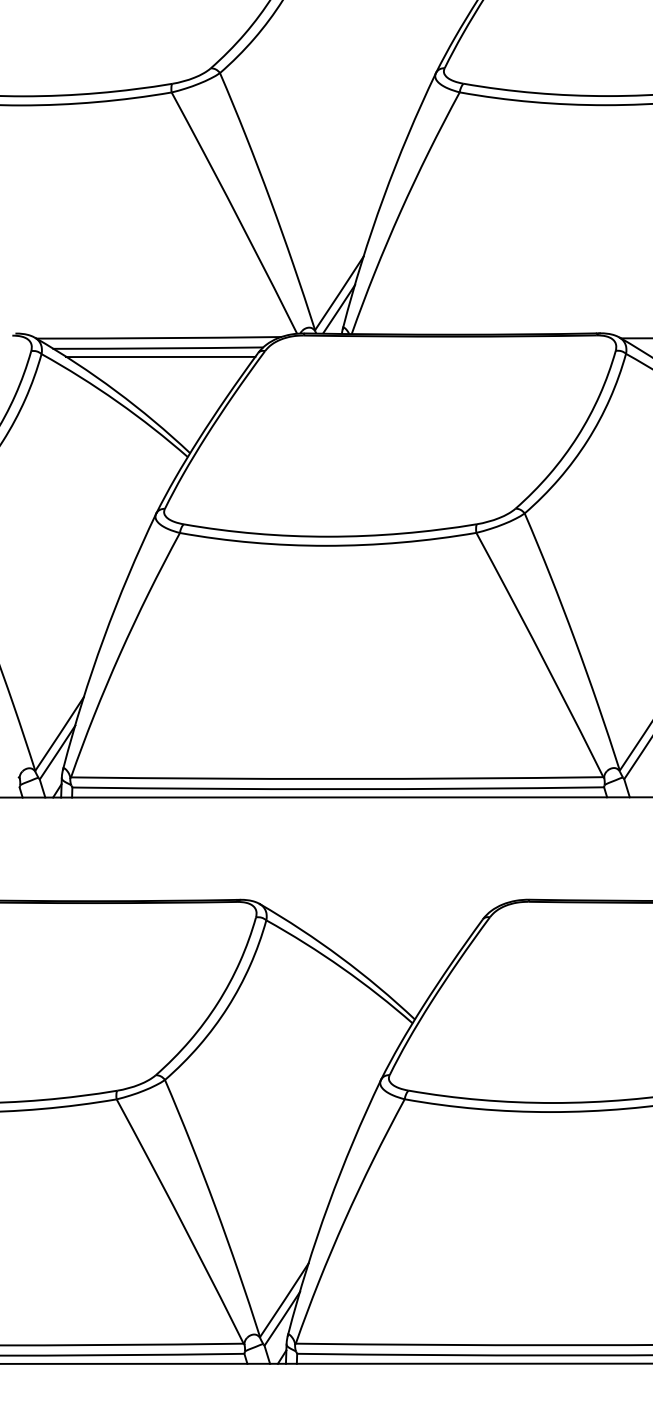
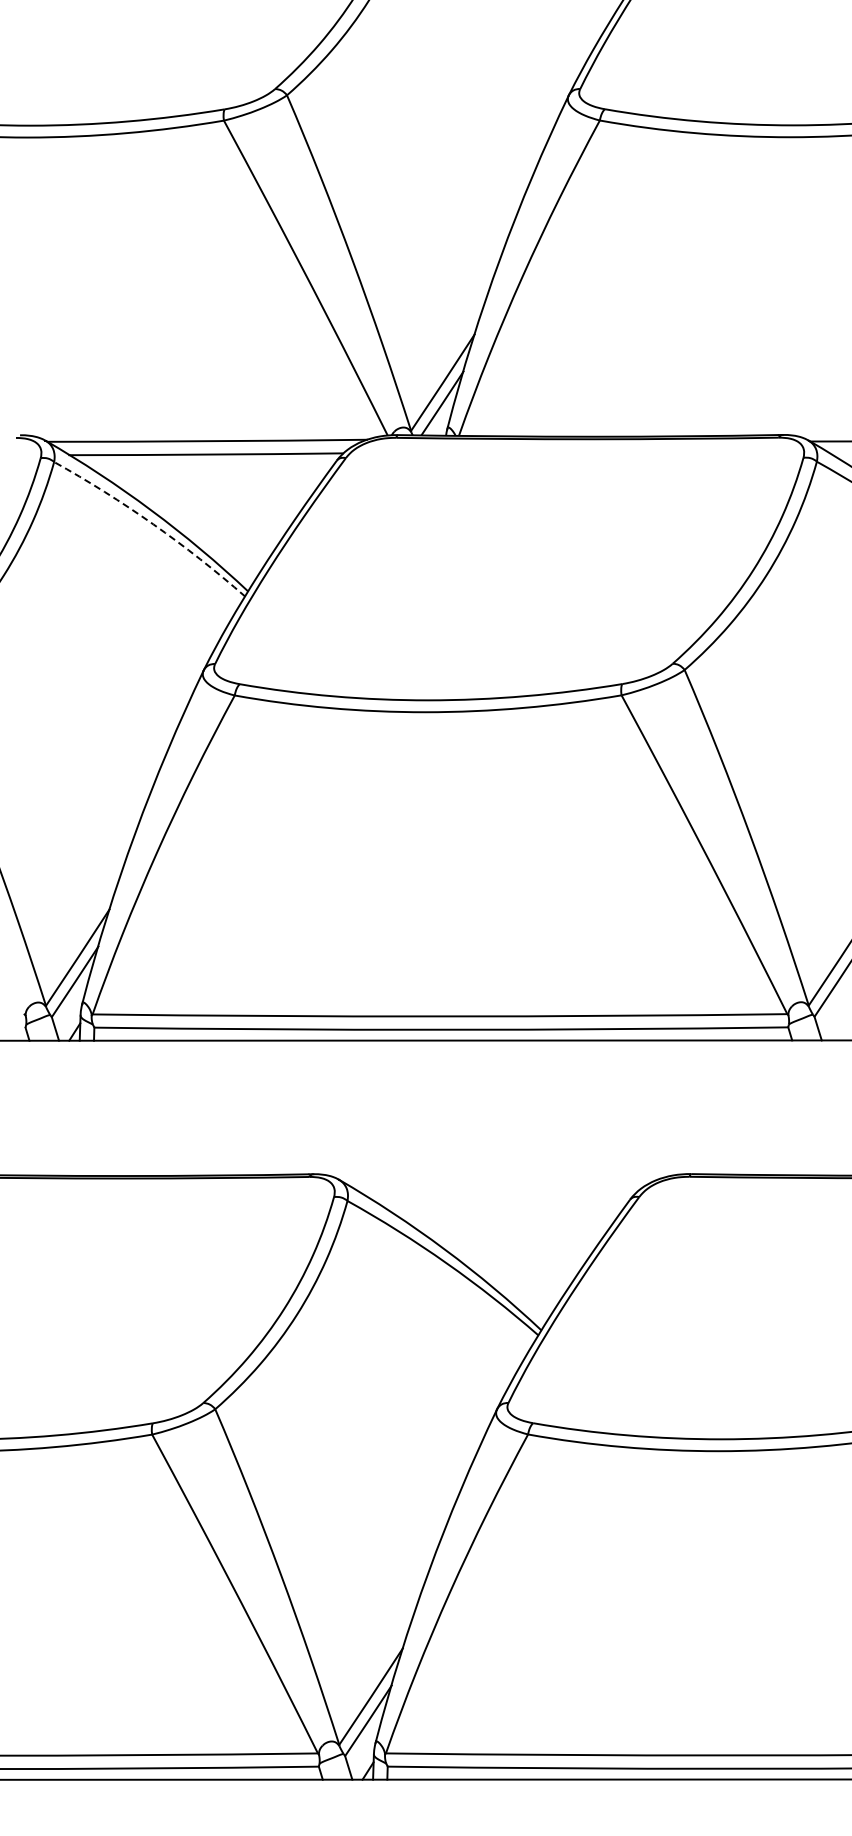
line: (160, 356) -> (209, 465), removed
arc: (117, 401) -> (153, 524), solid -> dashed

